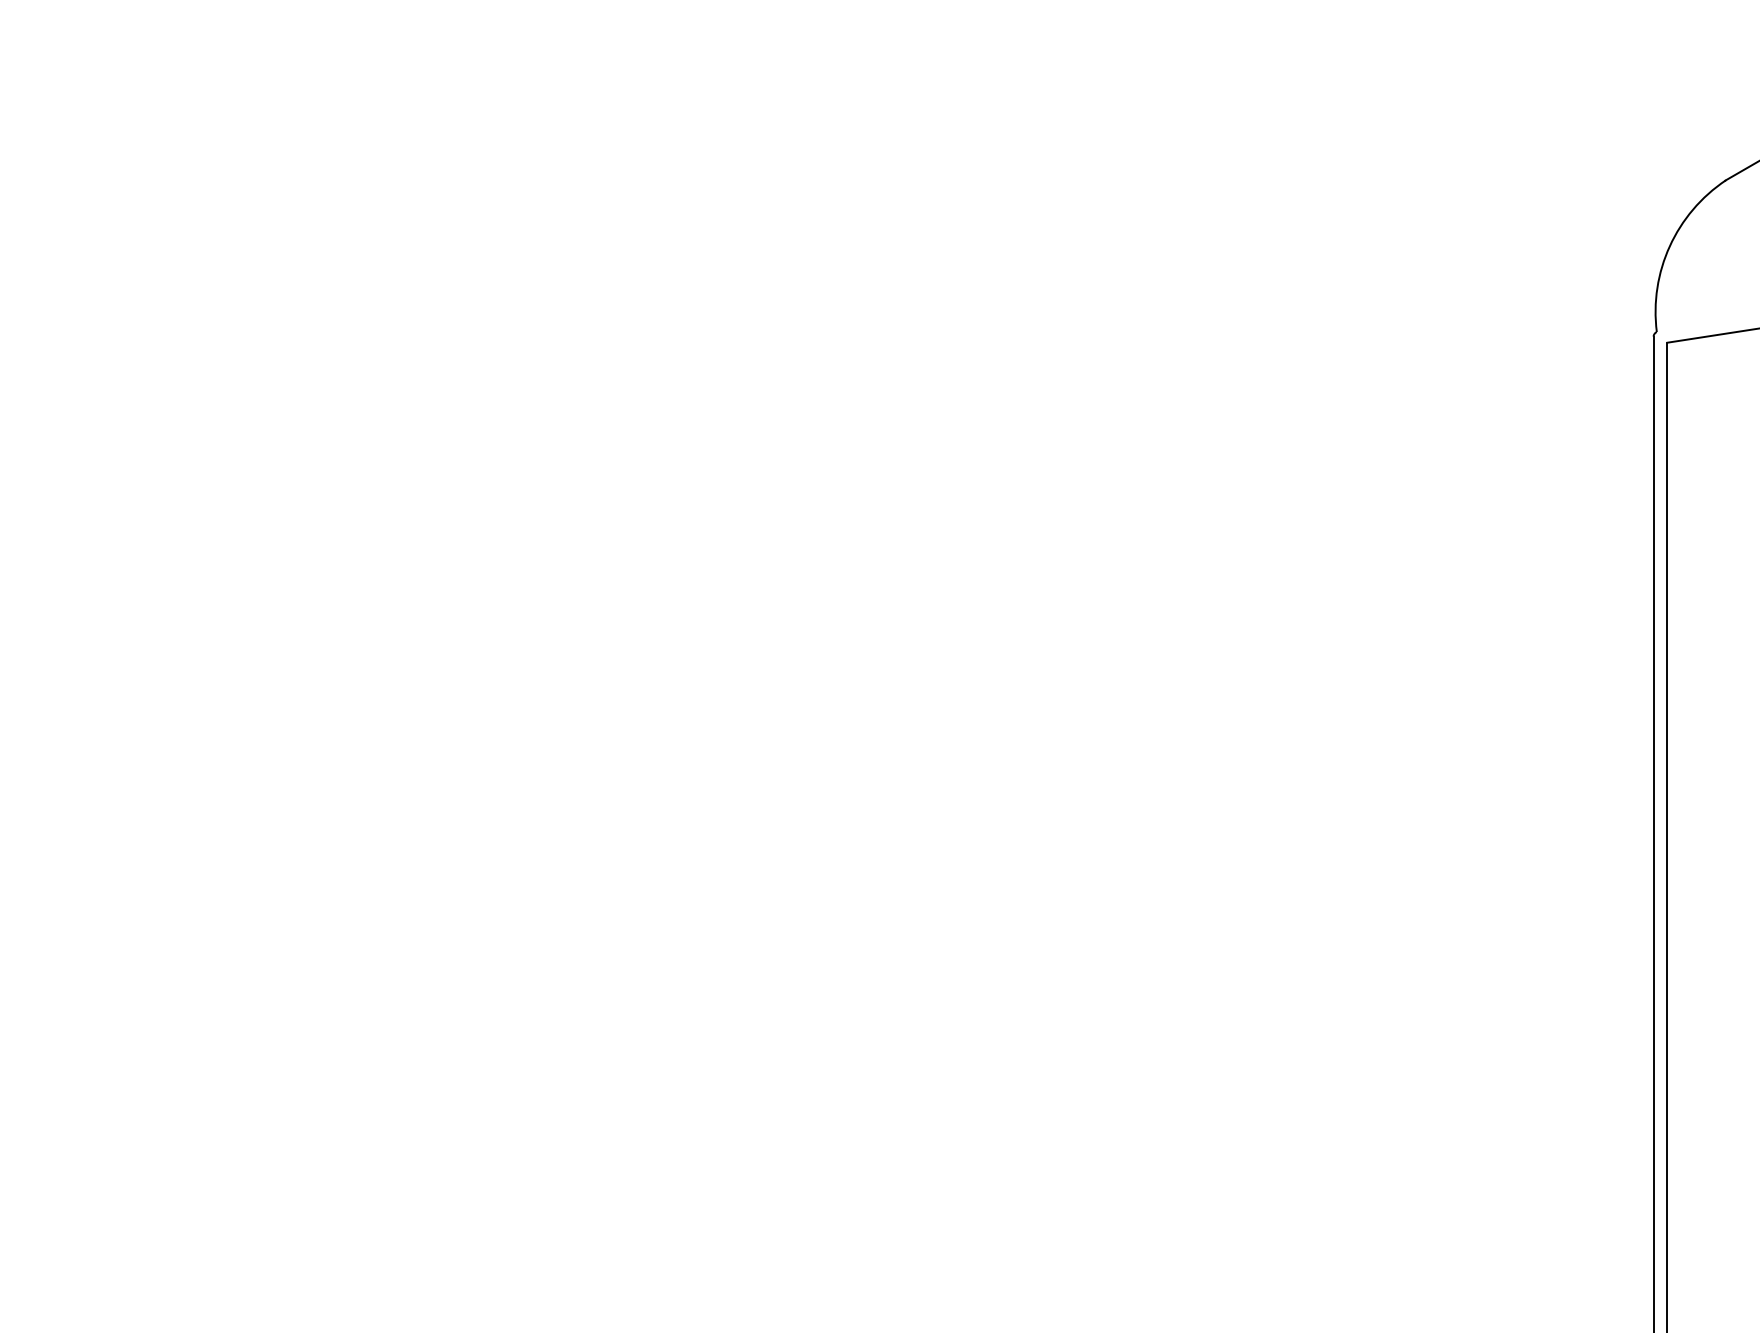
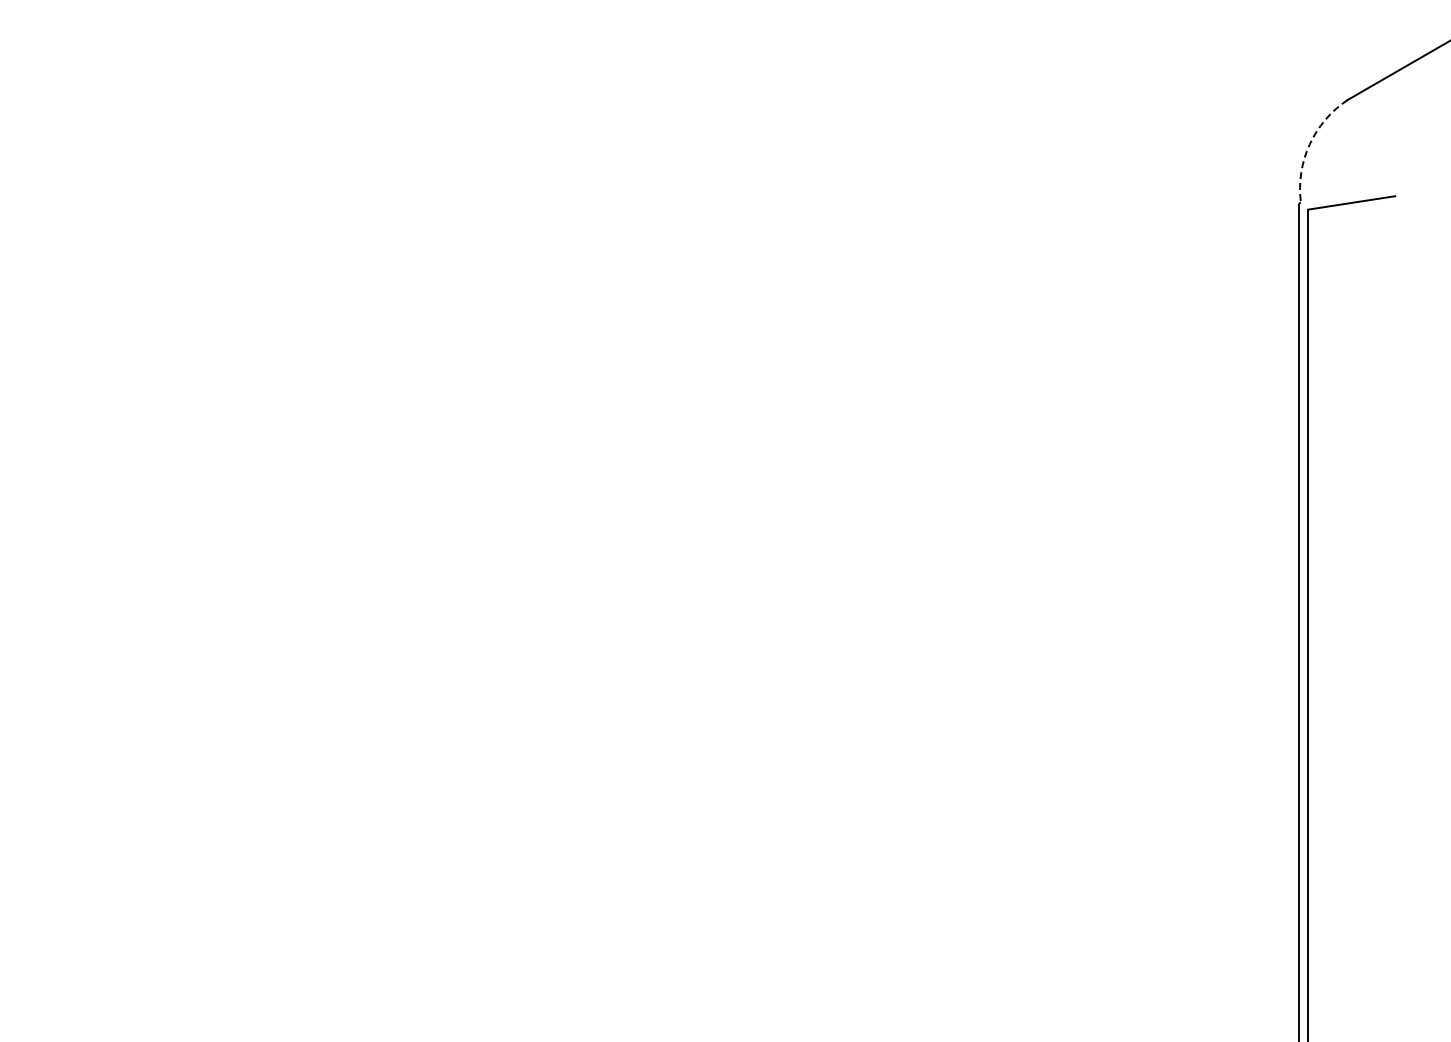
arc: (1669, 246) -> (1309, 144), solid -> dashed

